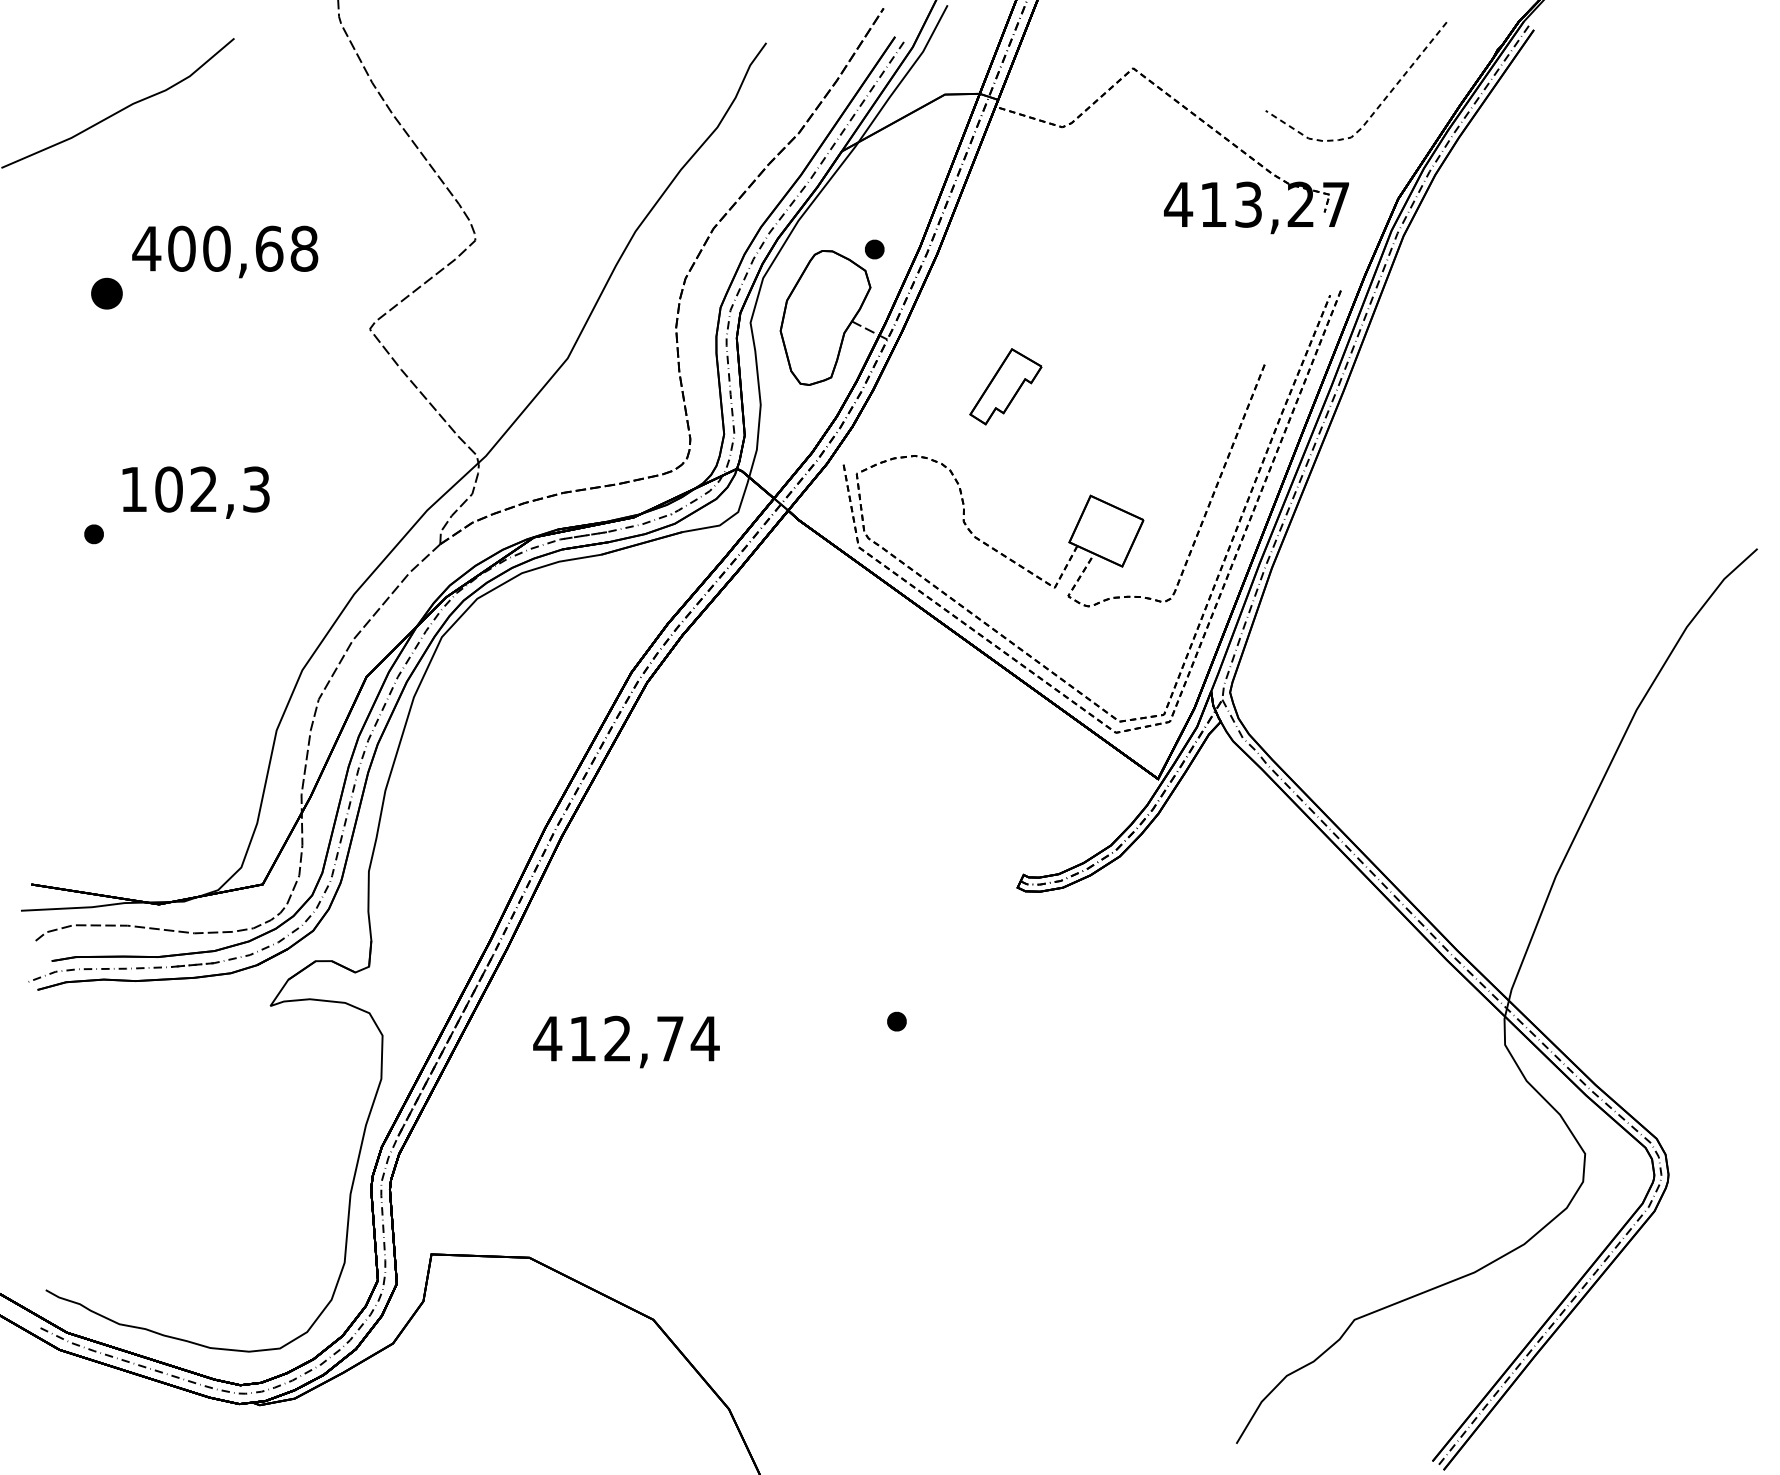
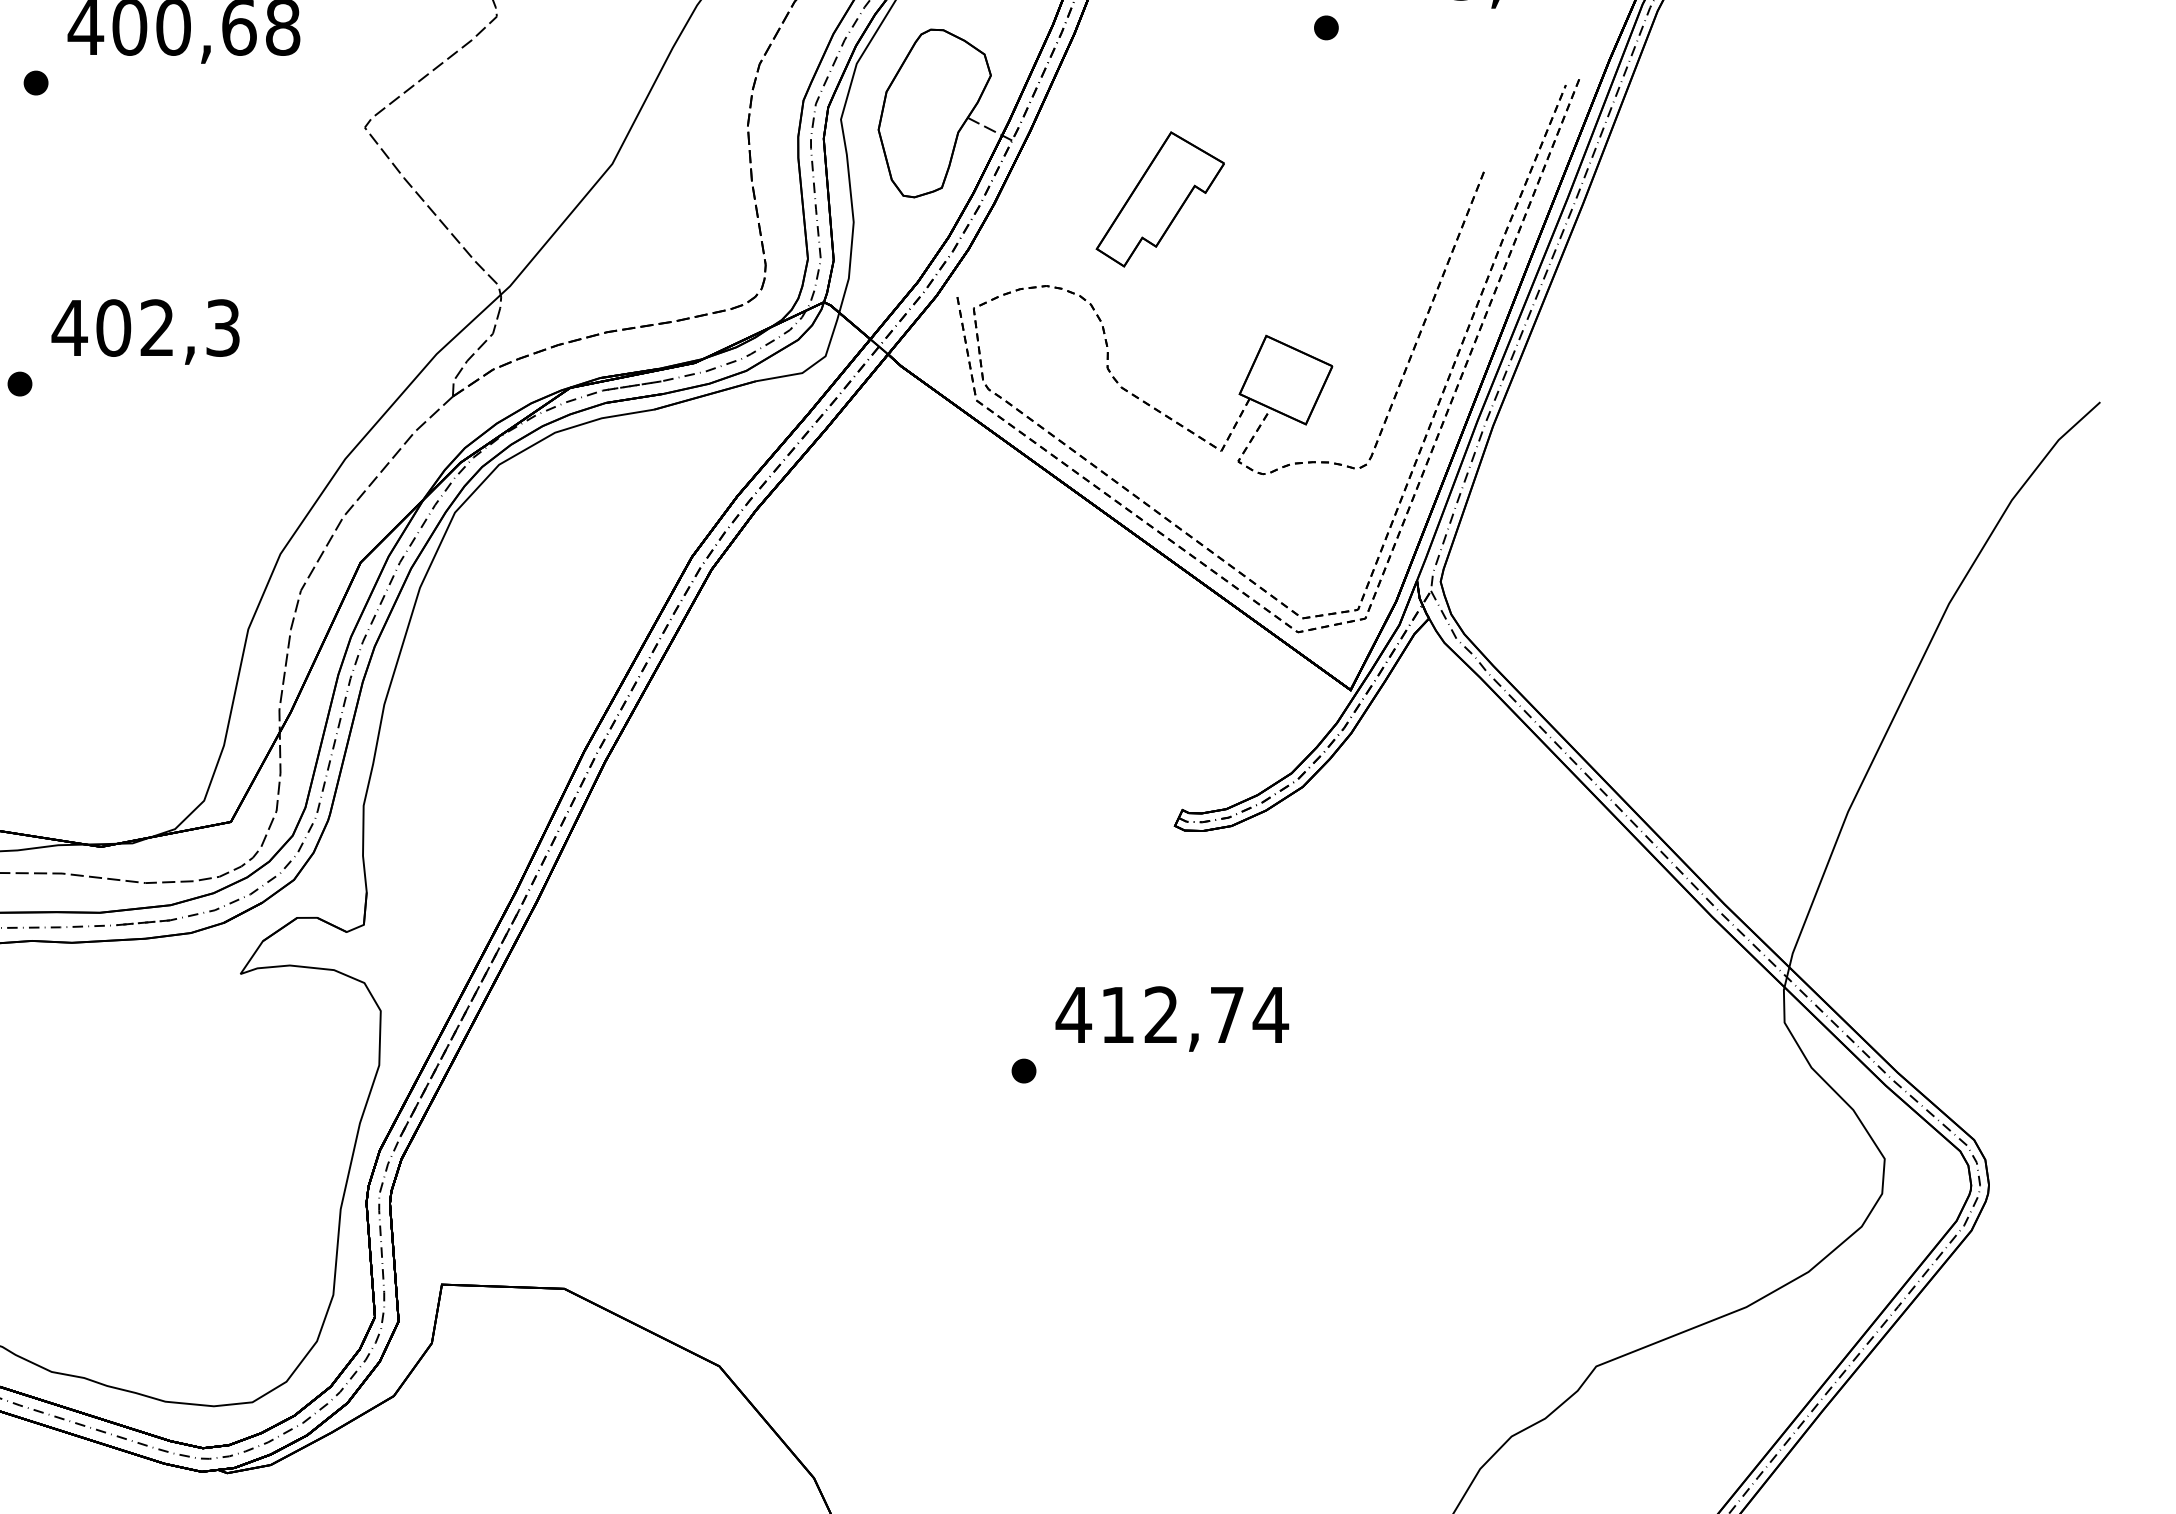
part: (874, 249) -> (1326, 27), moved
part: (106, 293) -> (35, 82), size x0.62
part: (1005, 386) -> (1159, 199), size x1.43
text: (133, 489) -> (69, 328), 102,3 -> 402,3
part: (896, 1021) -> (1023, 1070), moved
text: (626, 1041) -> (1172, 1018), moved

